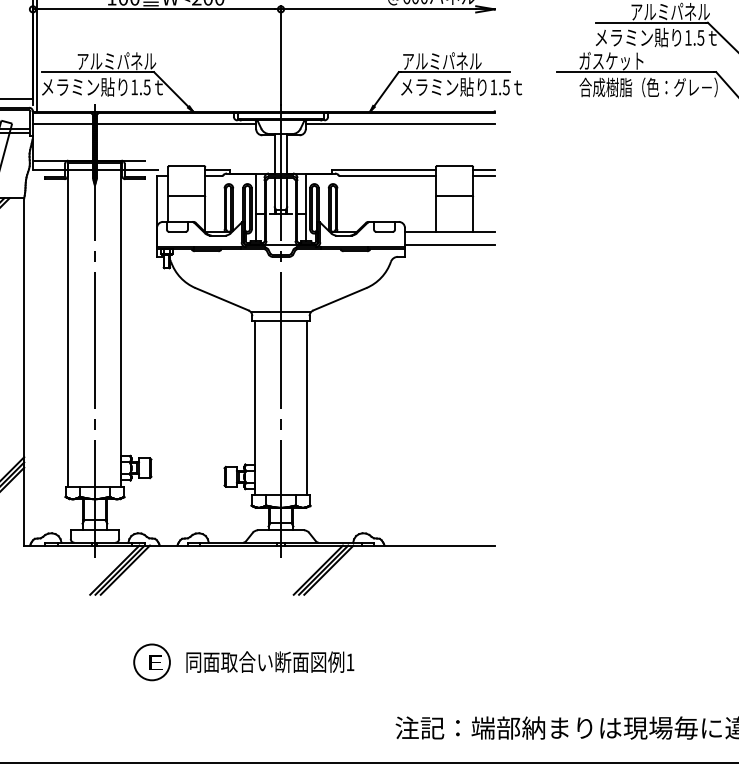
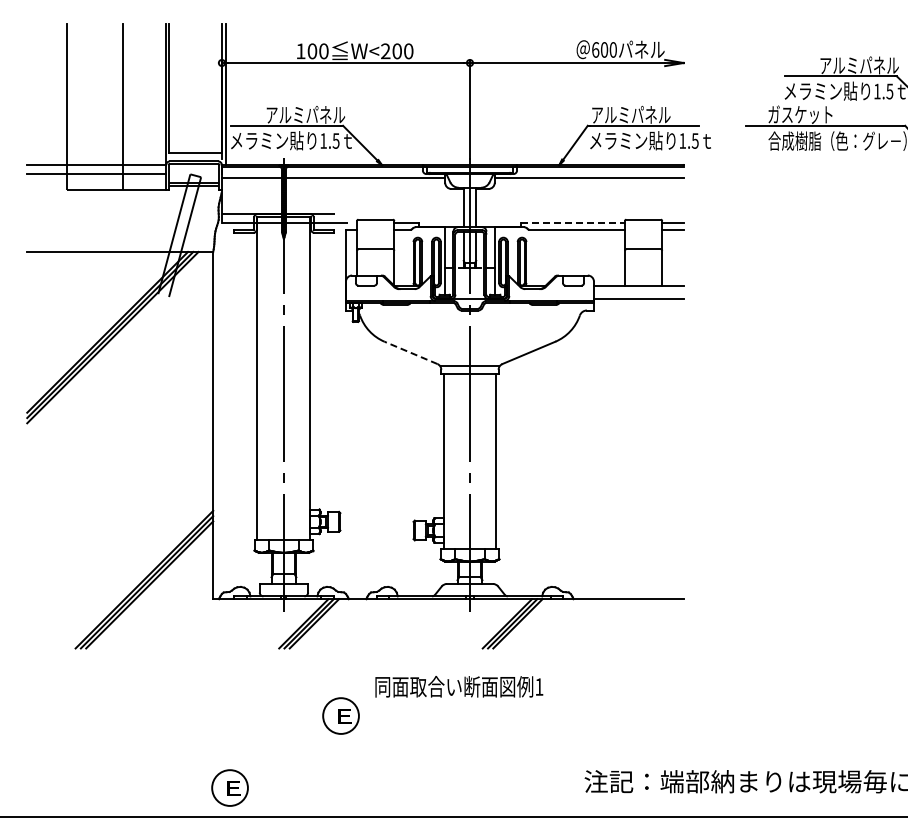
line: (384, 169) -> (573, 223), solid -> dashed
line: (222, 298) -> (411, 352), solid -> dashed
text: (270, 661) -> (459, 686), moved
part: (40, 733) -> (229, 787), added

